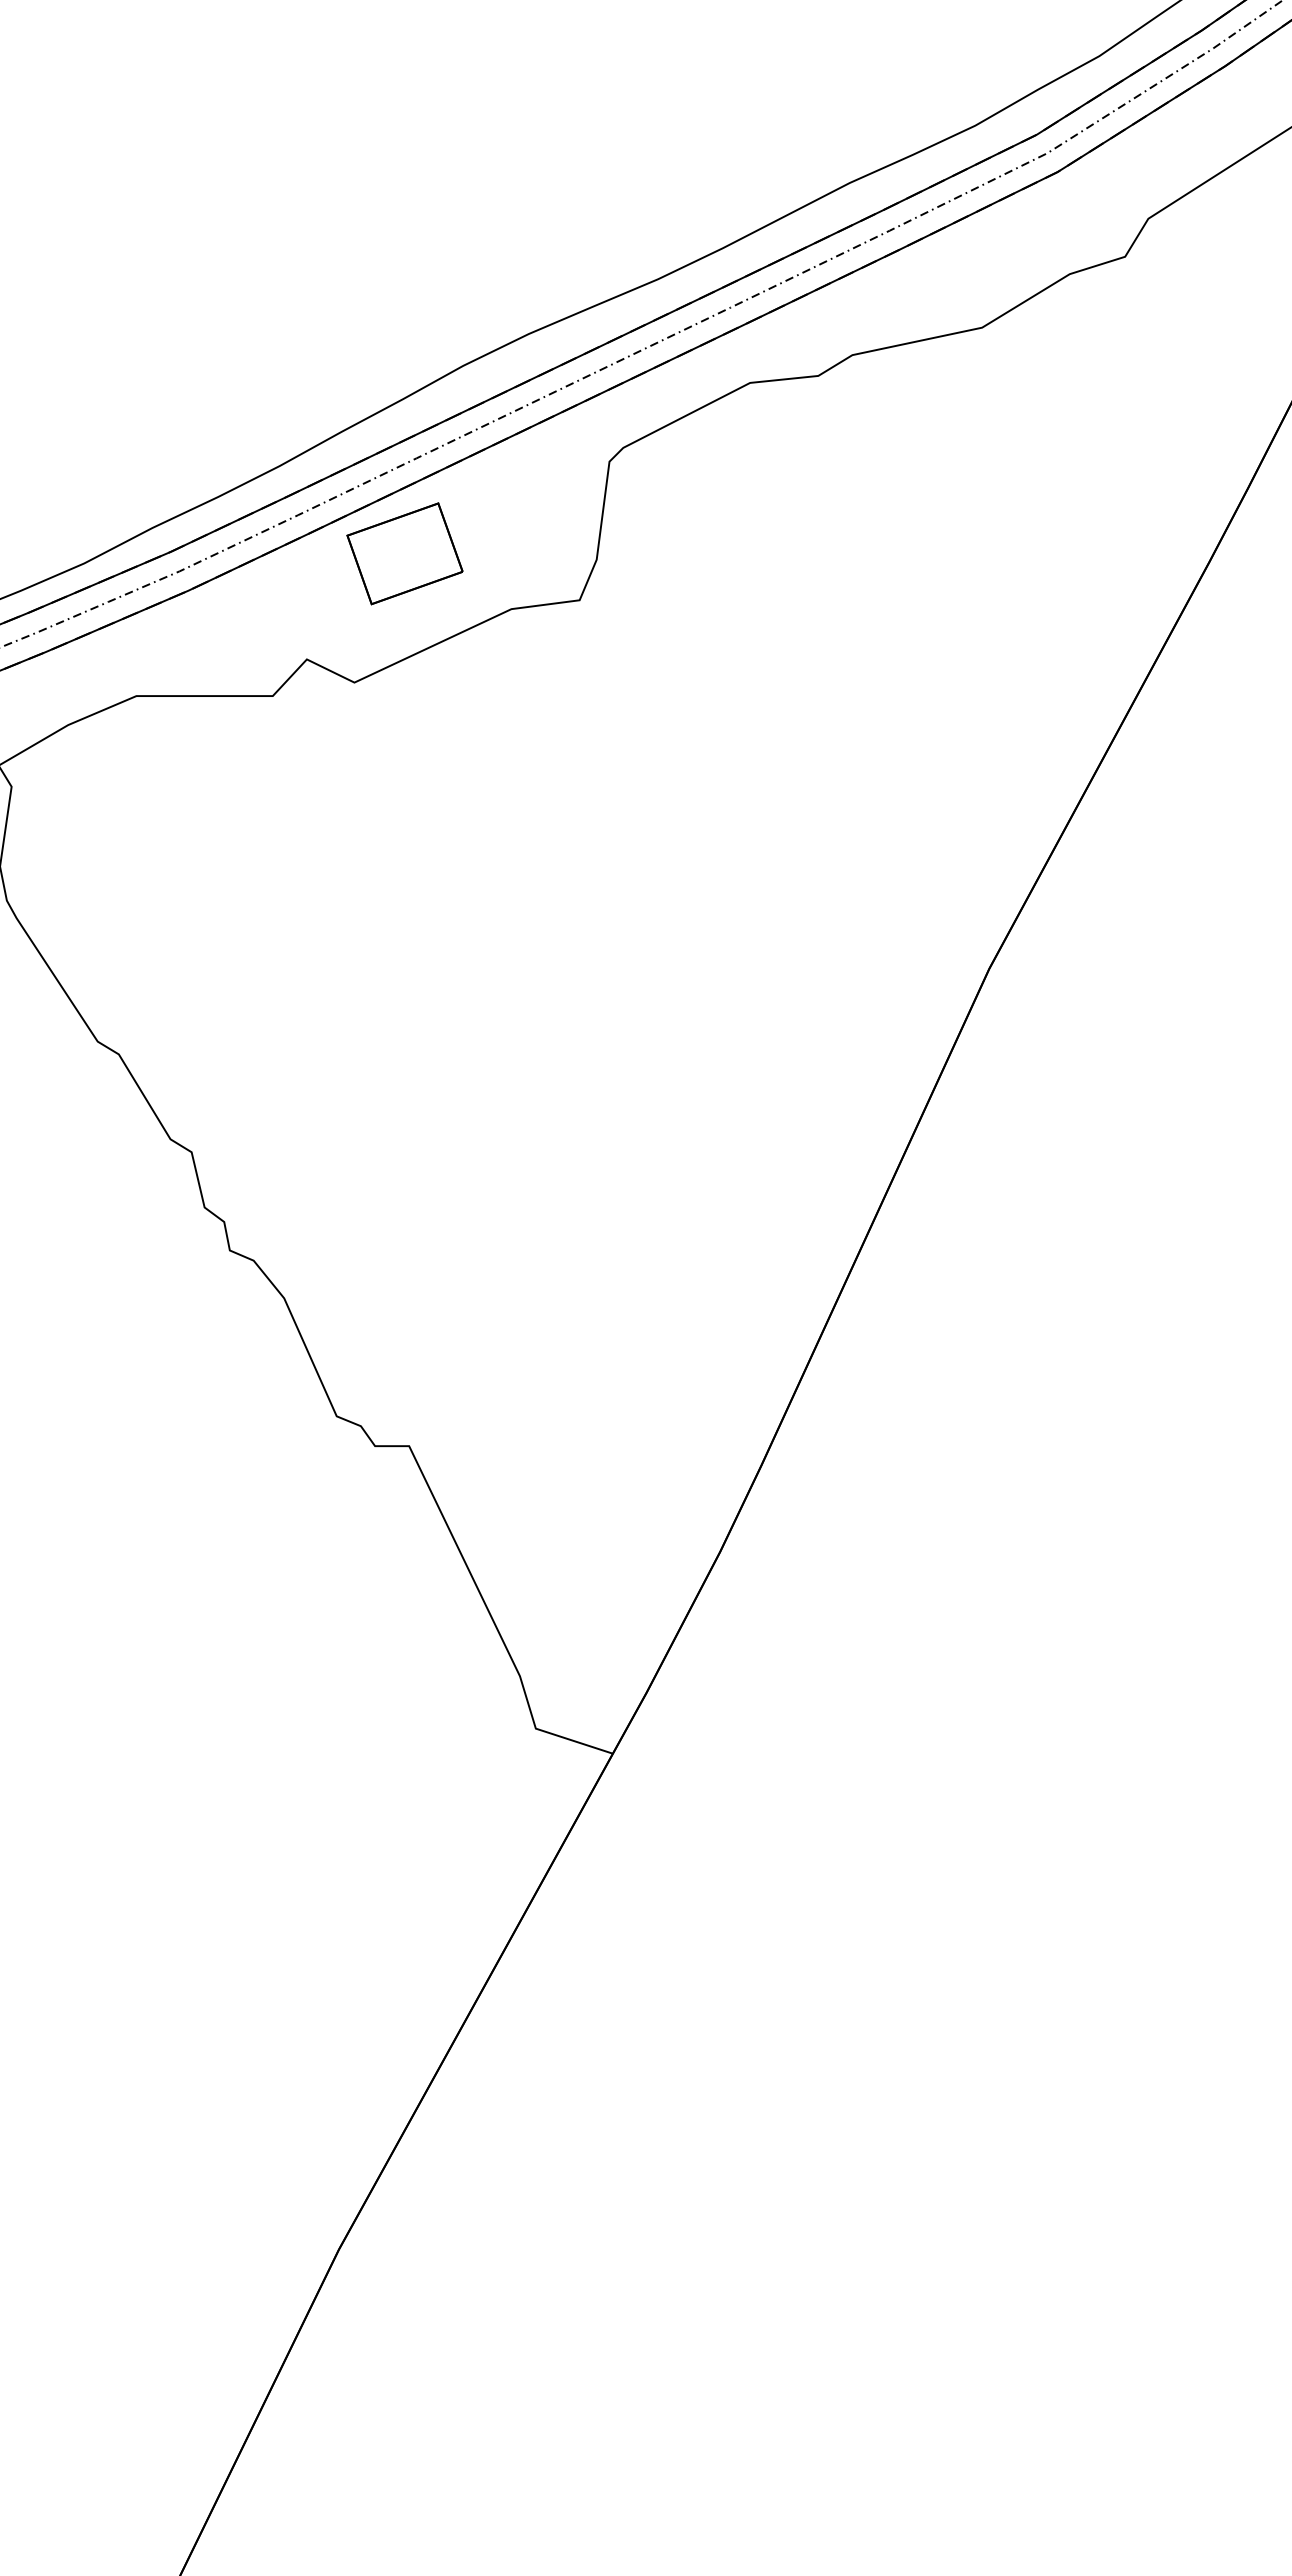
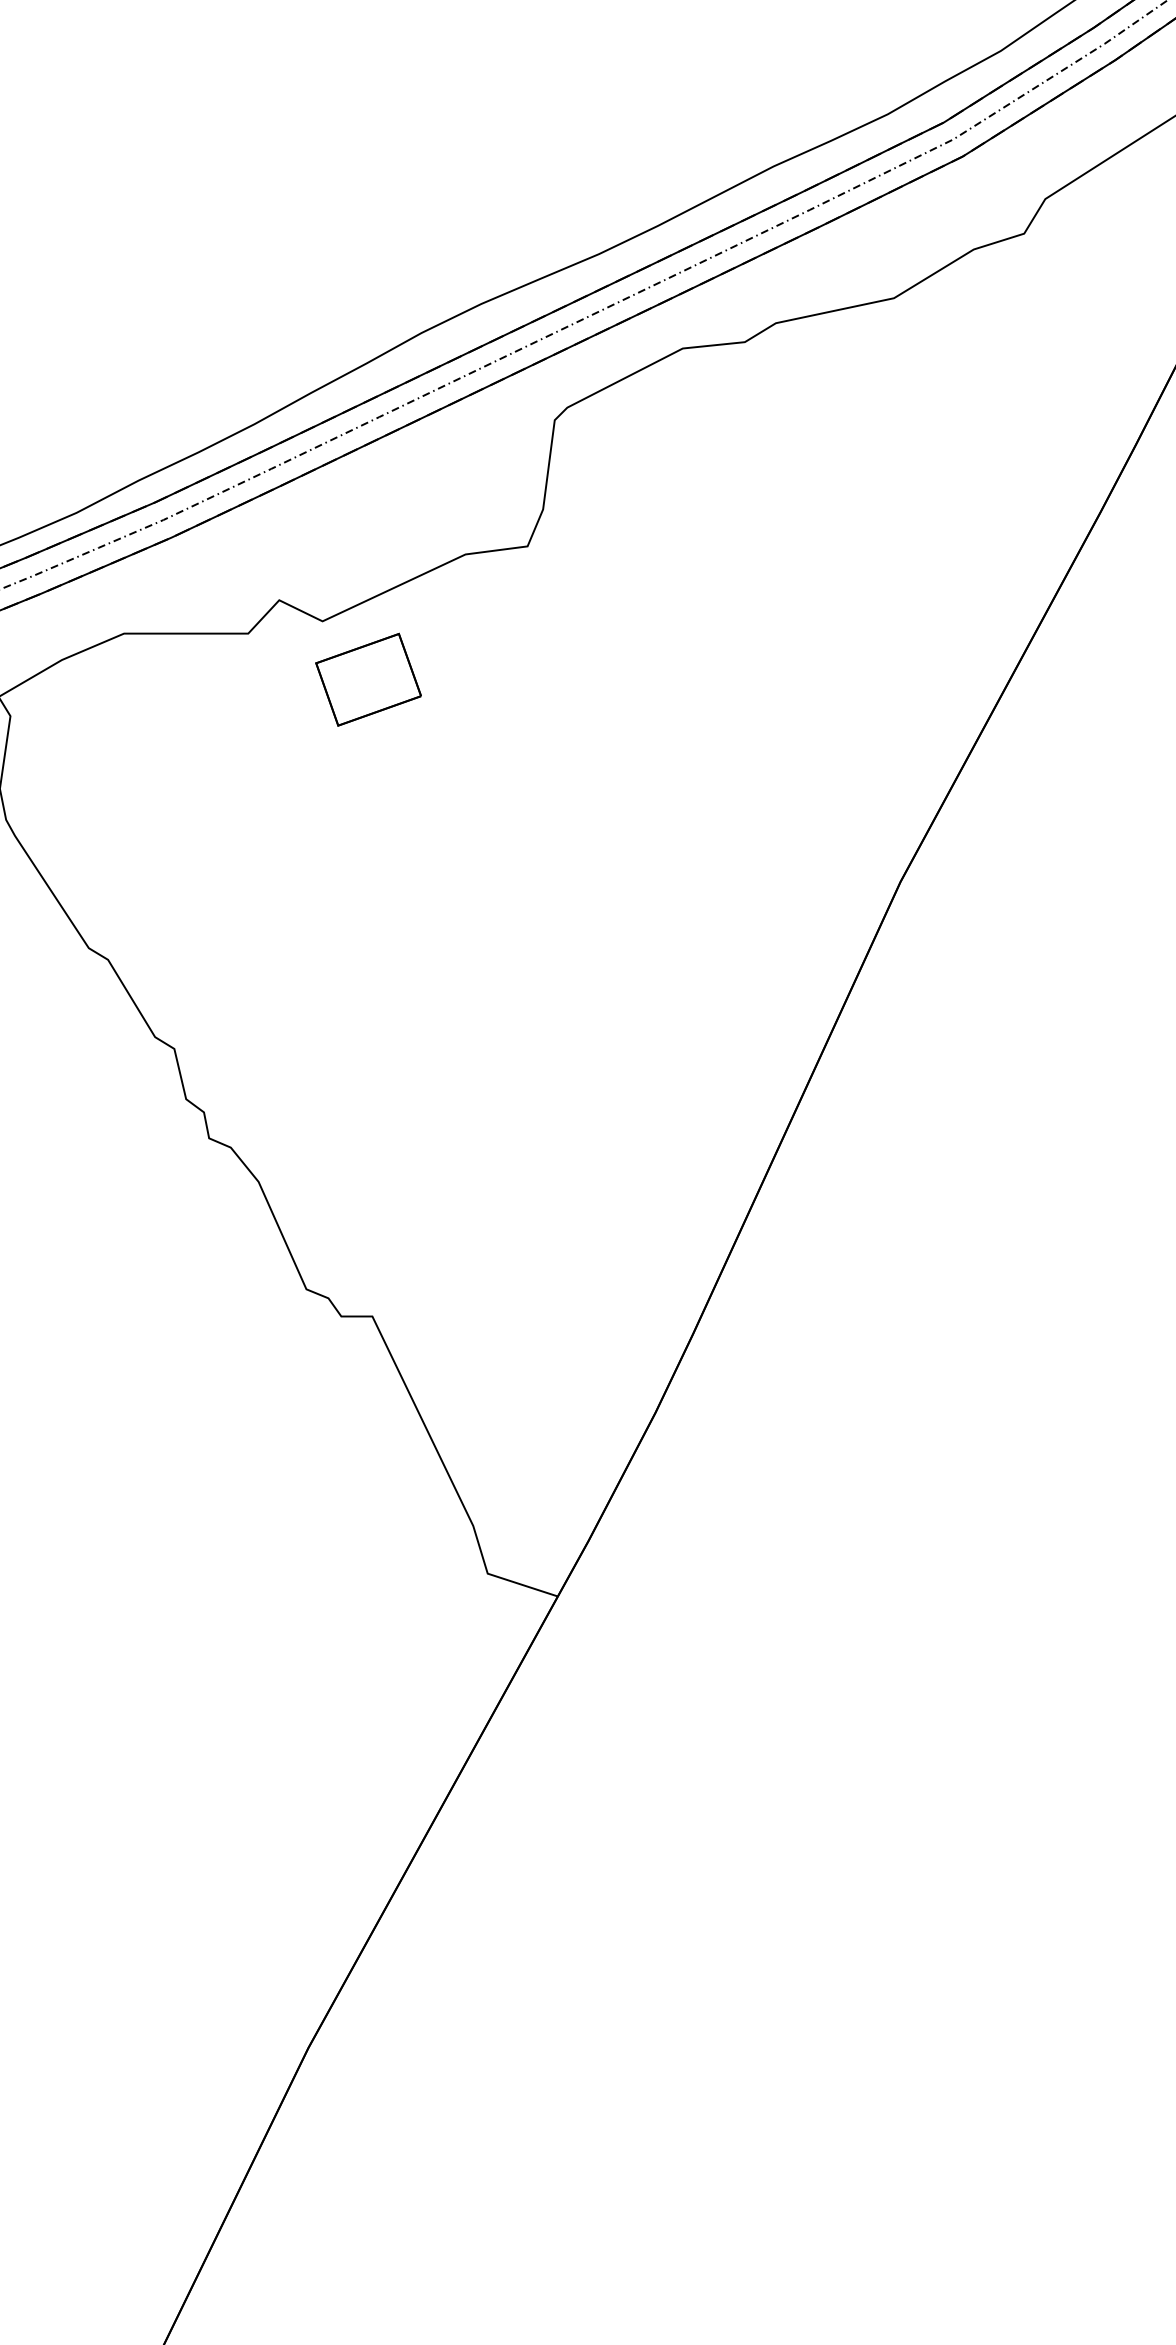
part: (404, 553) -> (368, 679), moved

